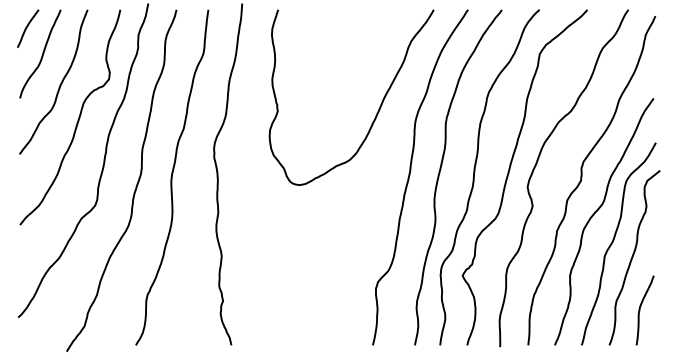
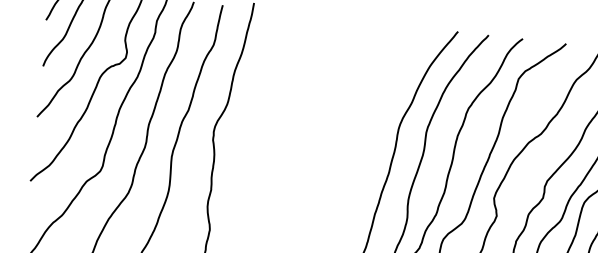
curve: (378, 108) -> (366, 111), removed

